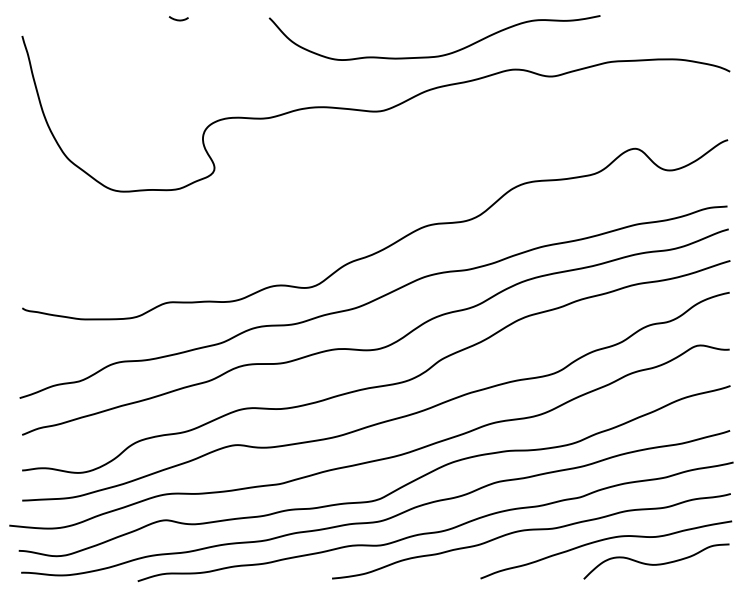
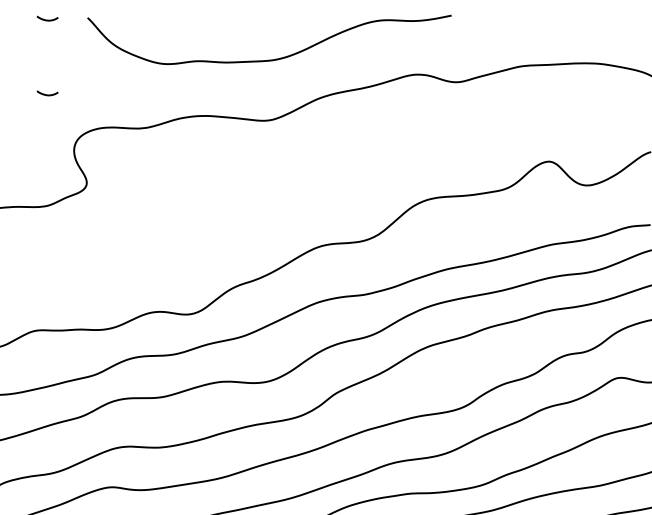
curve: (435, 55) -> (270, 59), moved
curve: (178, 87) -> (47, 94), added

